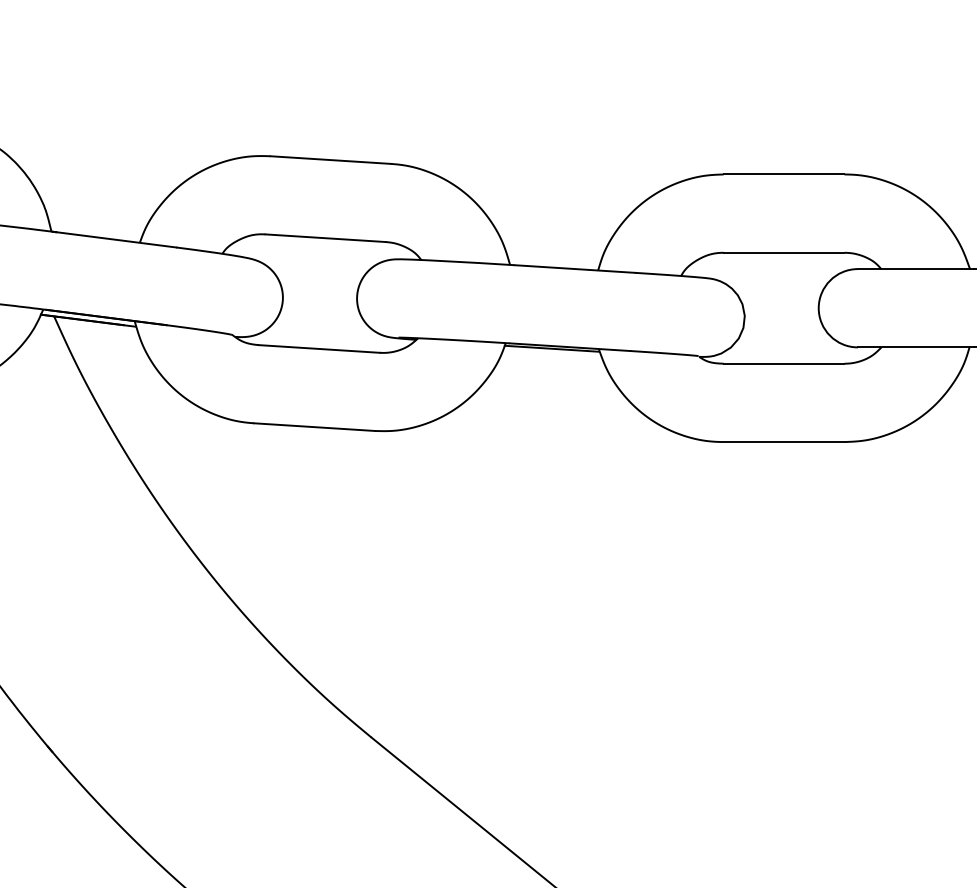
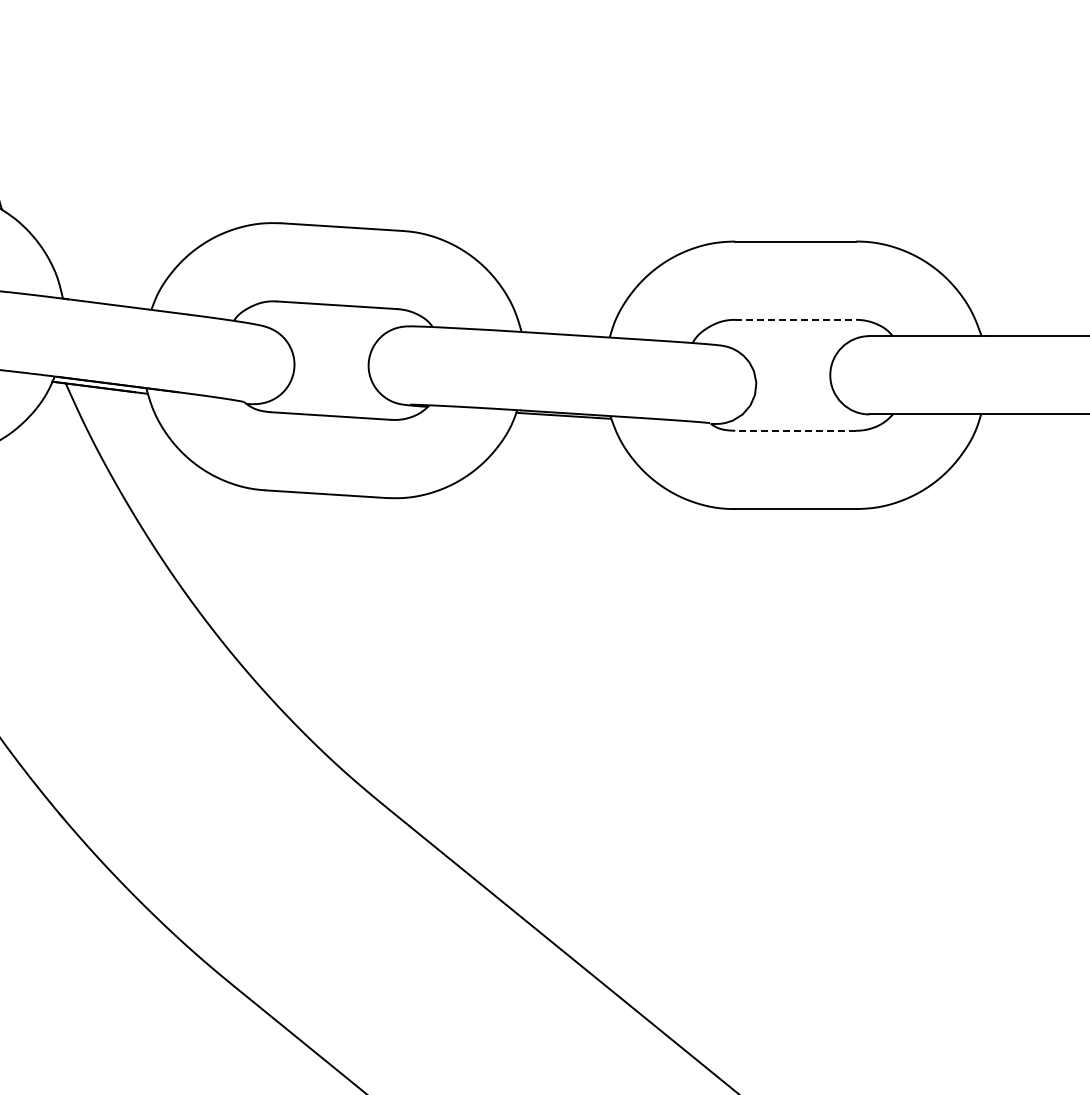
line: (784, 252) -> (796, 319), solid -> dashed
line: (783, 363) -> (795, 430), solid -> dashed

